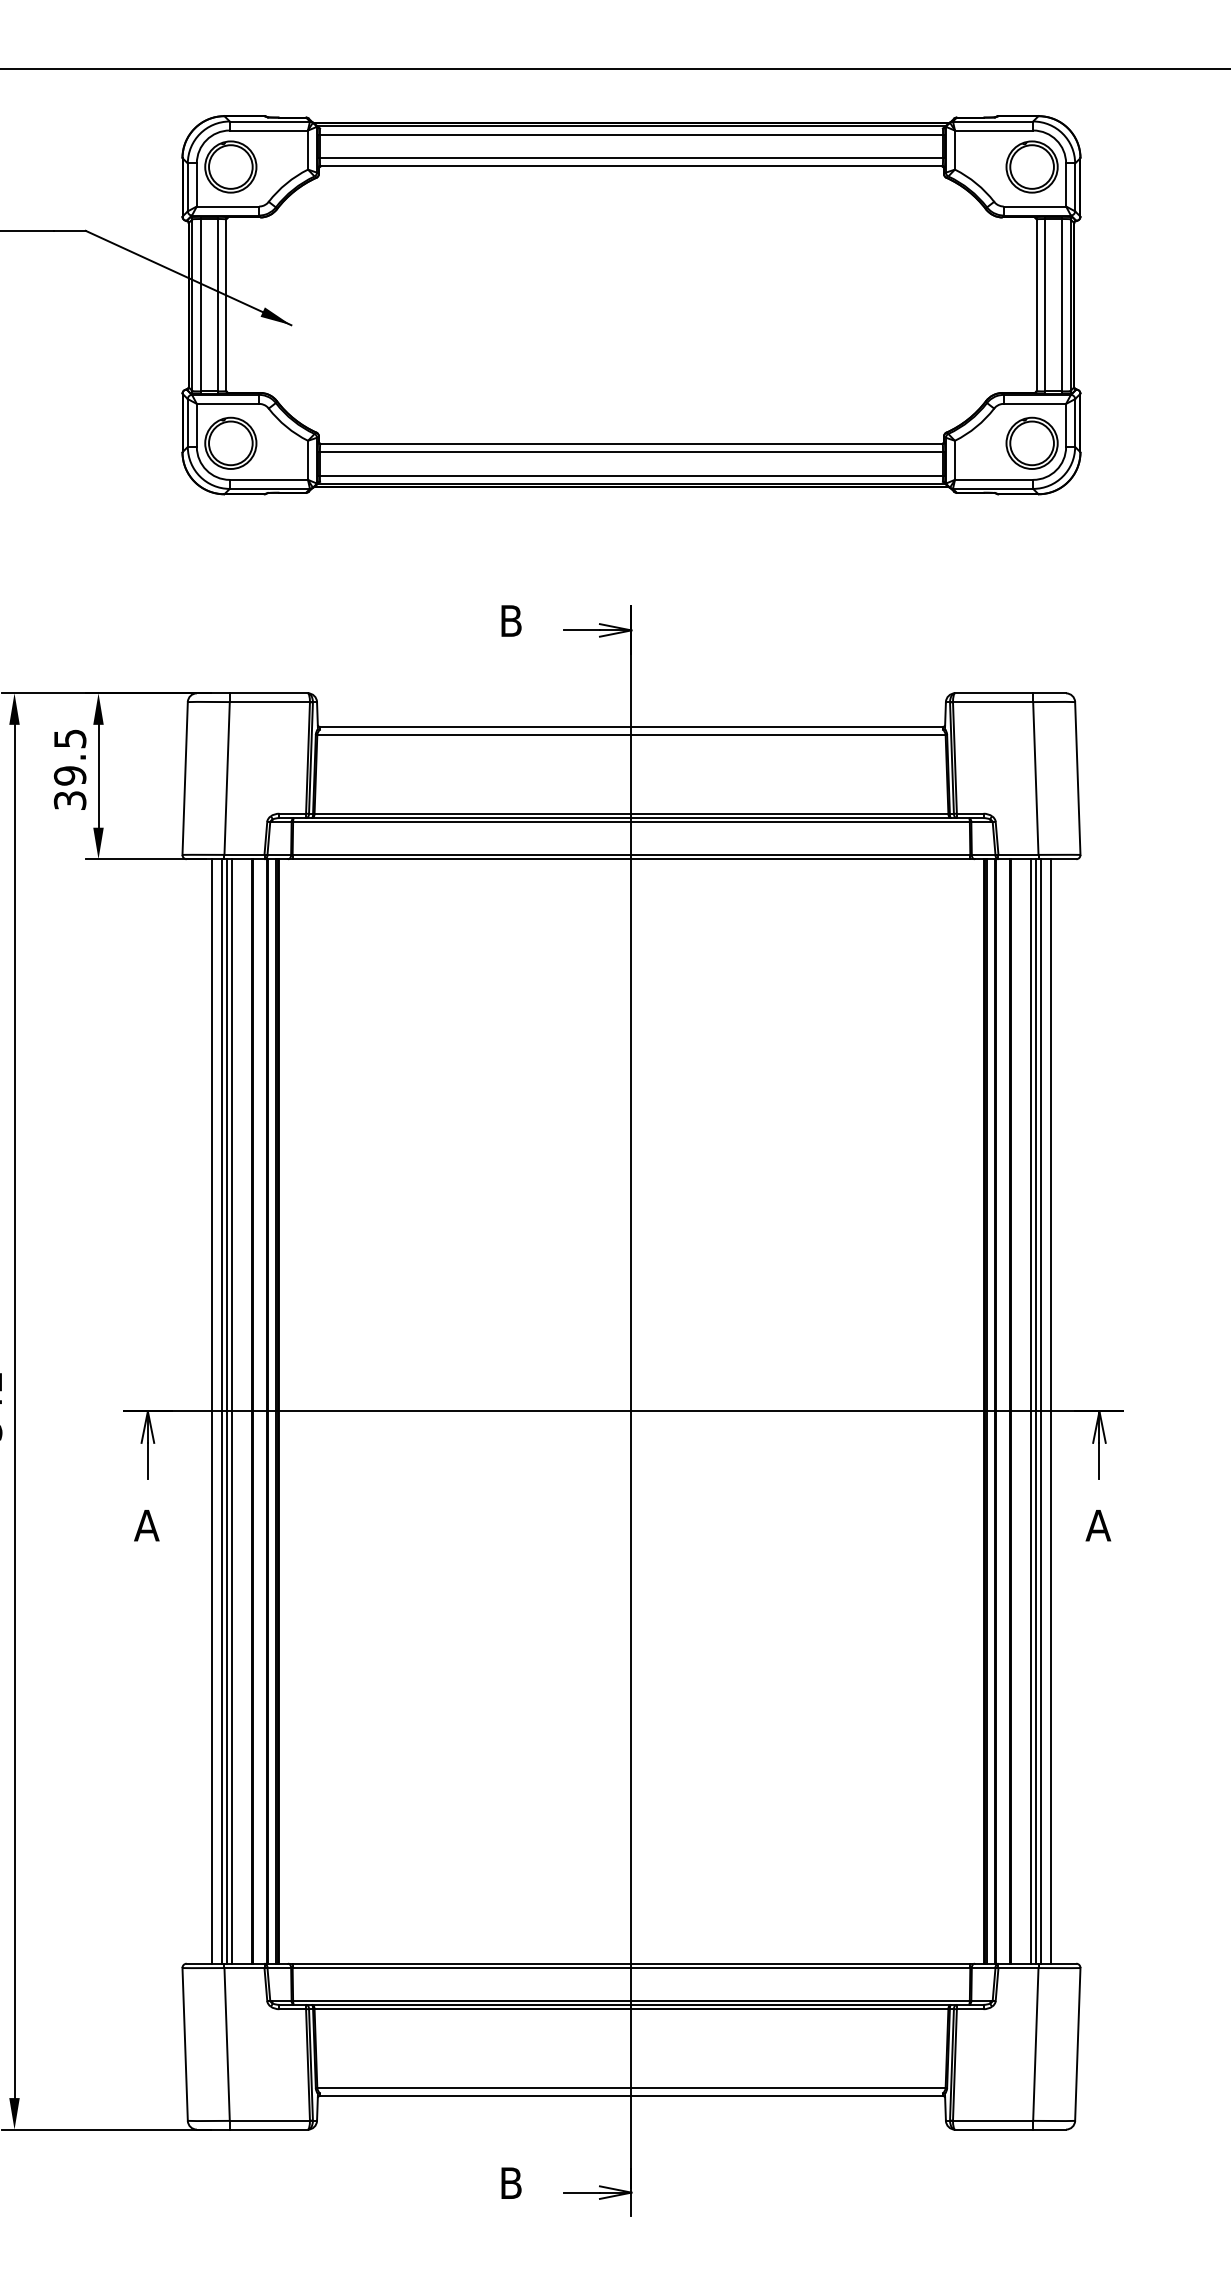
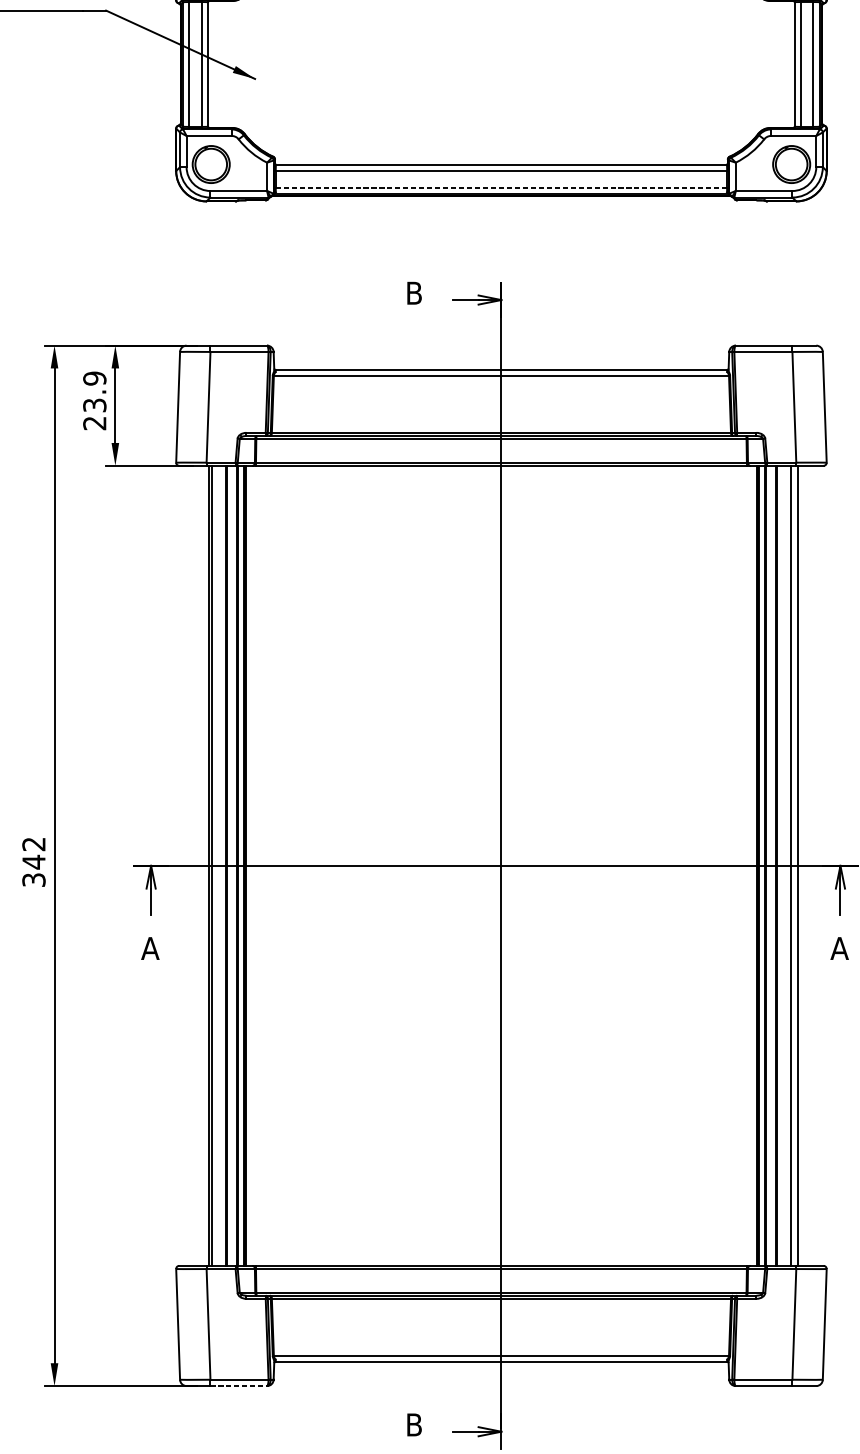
line: (631, 475) -> (501, 187), solid -> dashed
text: (69, 769) -> (94, 400), 39.5 -> 23.9
line: (211, 1411) -> (197, 865), removed
line: (221, 1411) -> (204, 865), removed
line: (1035, 1411) -> (794, 865), removed
line: (1051, 1411) -> (805, 865), removed
line: (269, 2129) -> (239, 1385), solid -> dashed

